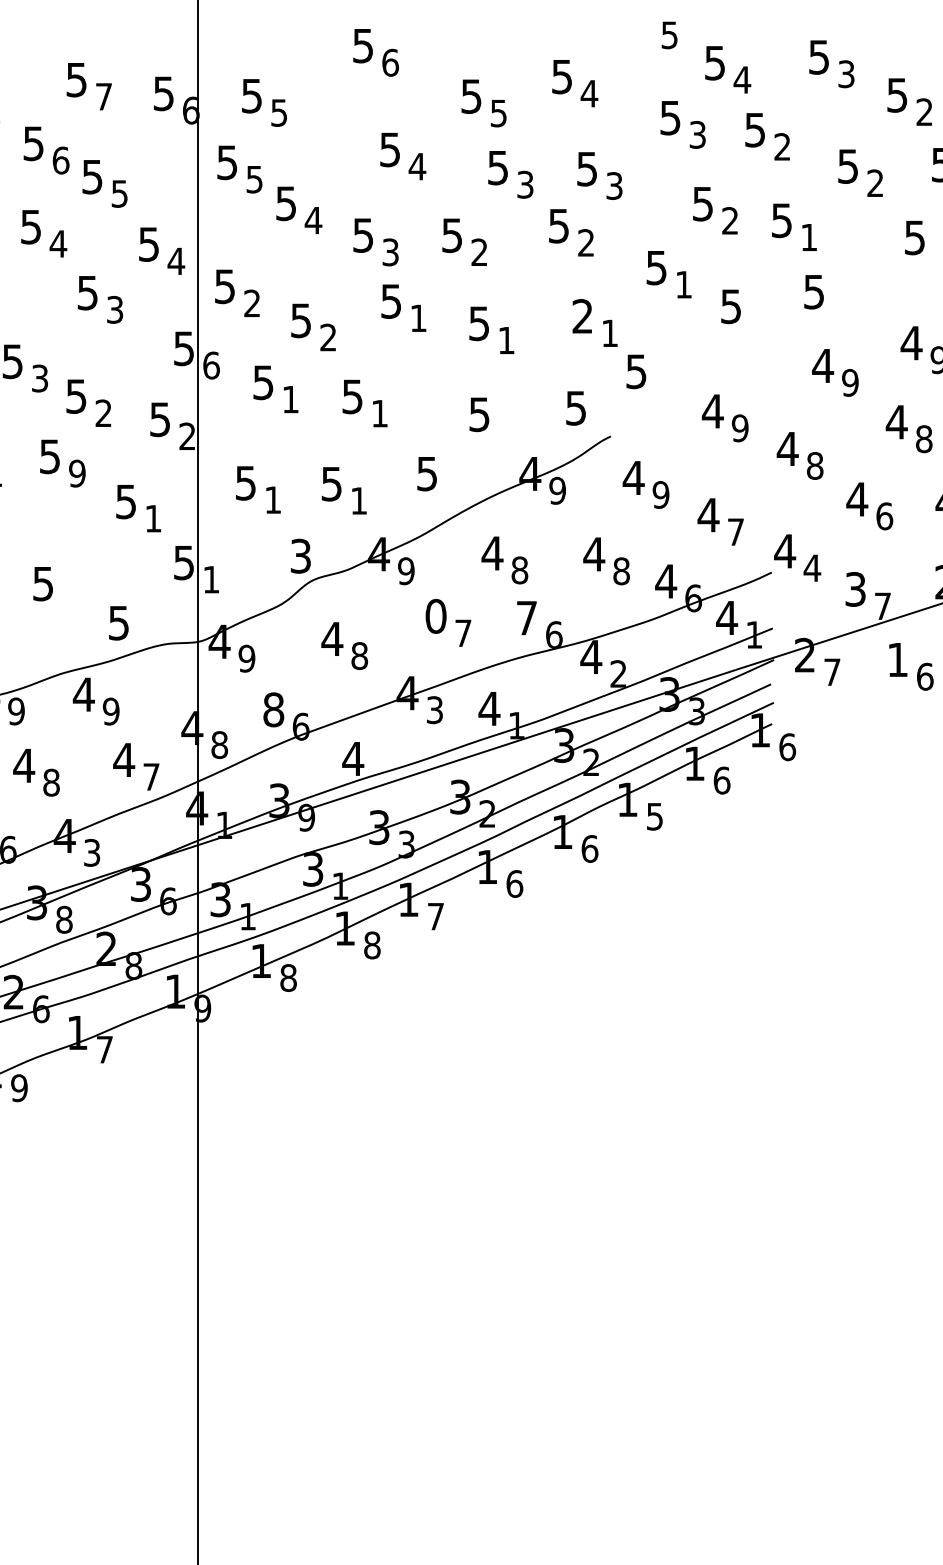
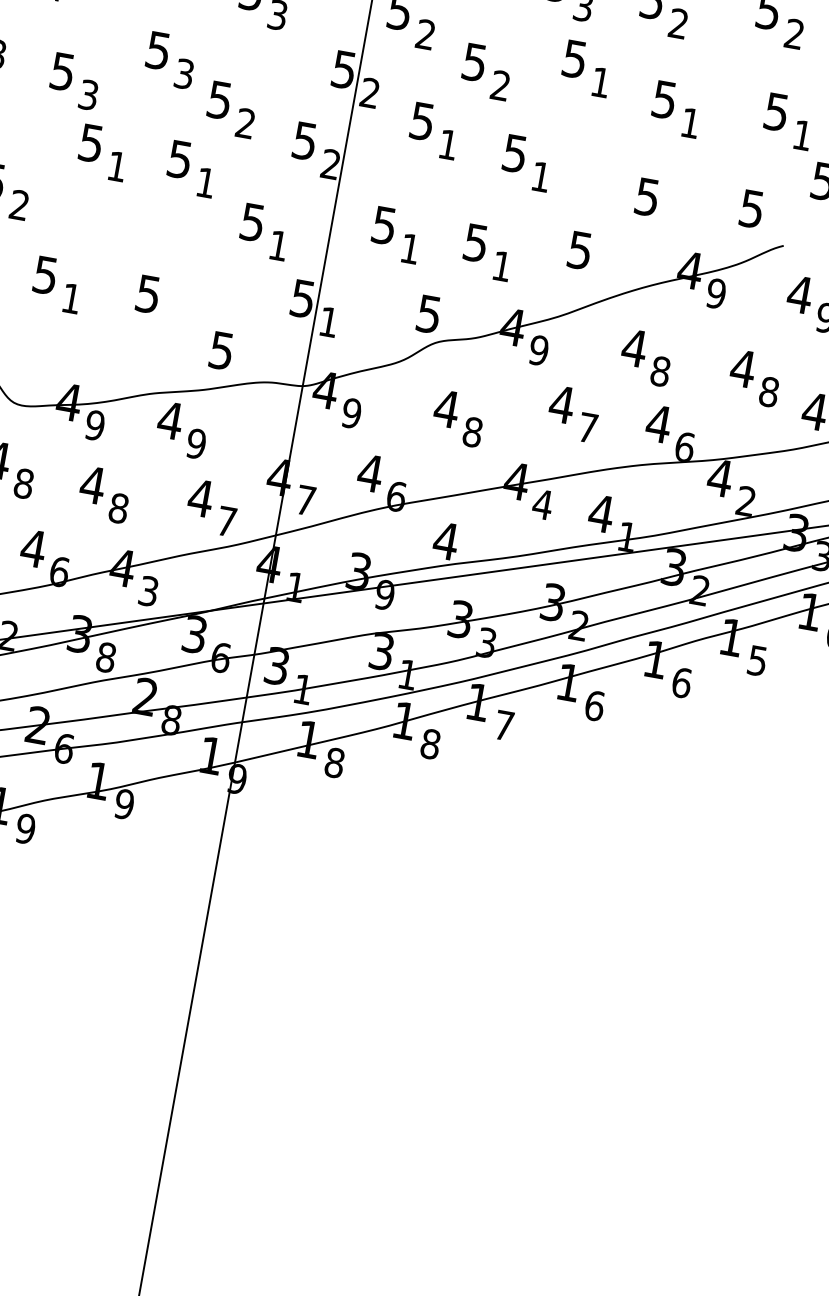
text: (582, 316) -> (776, 112), 2 -> 5
text: (211, 365) -> (370, 93), 6 -> 2
text: (77, 473) -> (206, 182), 9 -> 1
text: (300, 555) -> (428, 313), 3 -> 5
text: (436, 616) -> (562, 404), 0 -> 4
text: (526, 618) -> (658, 424), 7 -> 4
text: (273, 709) -> (370, 472), 8 -> 4
text: (434, 710) -> (542, 504), 3 -> 4
text: (219, 745) -> (305, 500), 8 -> 7
text: (104, 1049) -> (124, 803), 7 -> 9

